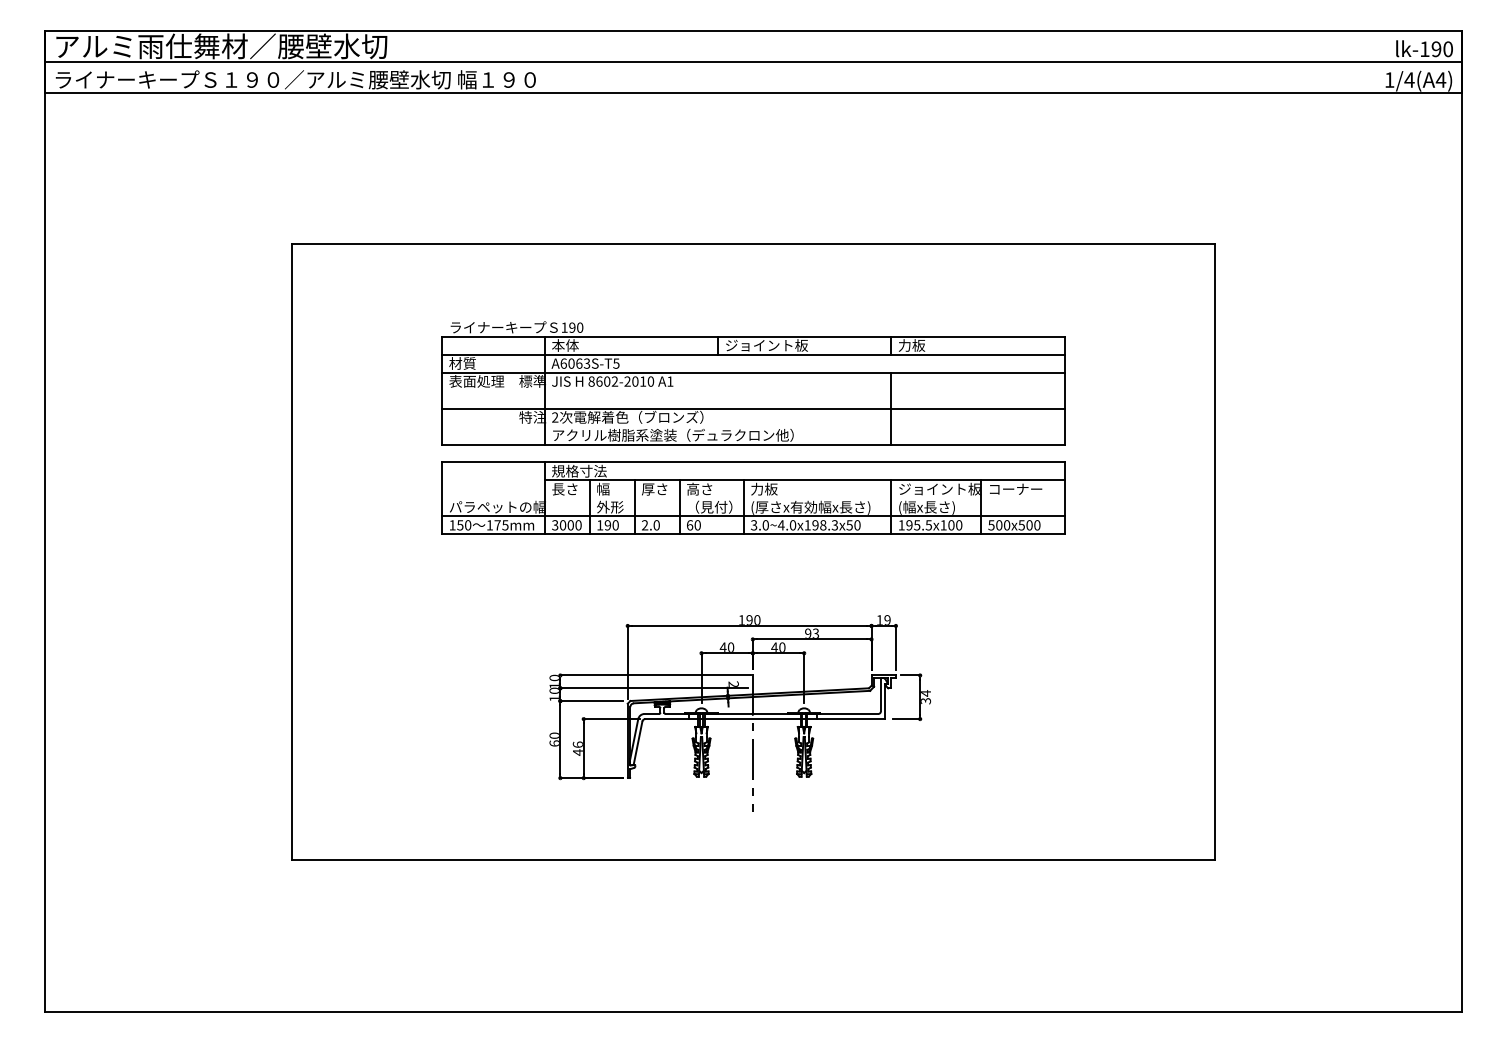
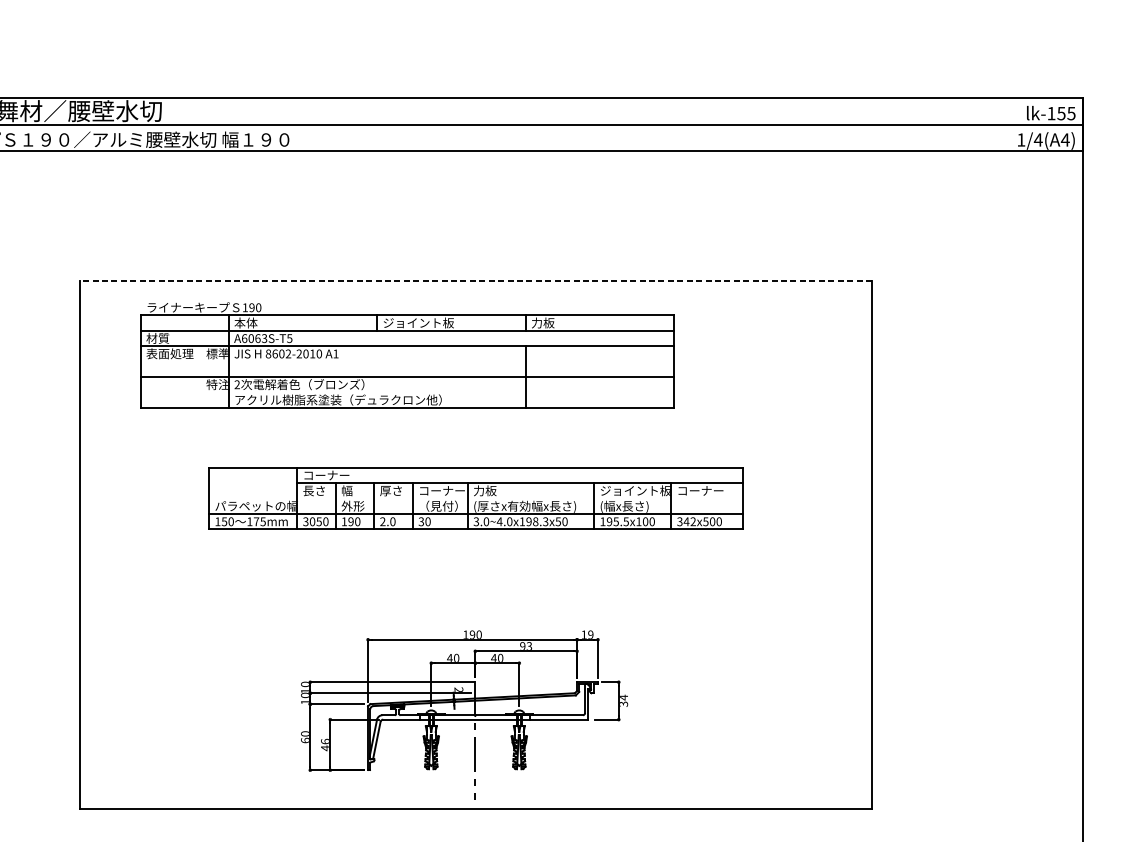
text: (1441, 49) -> (1065, 113), lk-190 -> lk-155
line: (753, 244) -> (475, 280), solid -> dashed
part: (753, 383) -> (407, 355), moved
text: (579, 470) -> (326, 474), 規格寸法 -> コーナー
text: (713, 488) -> (441, 490), 高さ -> コーナー
text: (570, 525) -> (318, 521), 3000 -> 3050
text: (689, 525) -> (421, 521), 60 -> 30
text: (999, 525) -> (686, 521), 500x500 -> 342x500
part: (740, 713) -> (464, 714), moved

